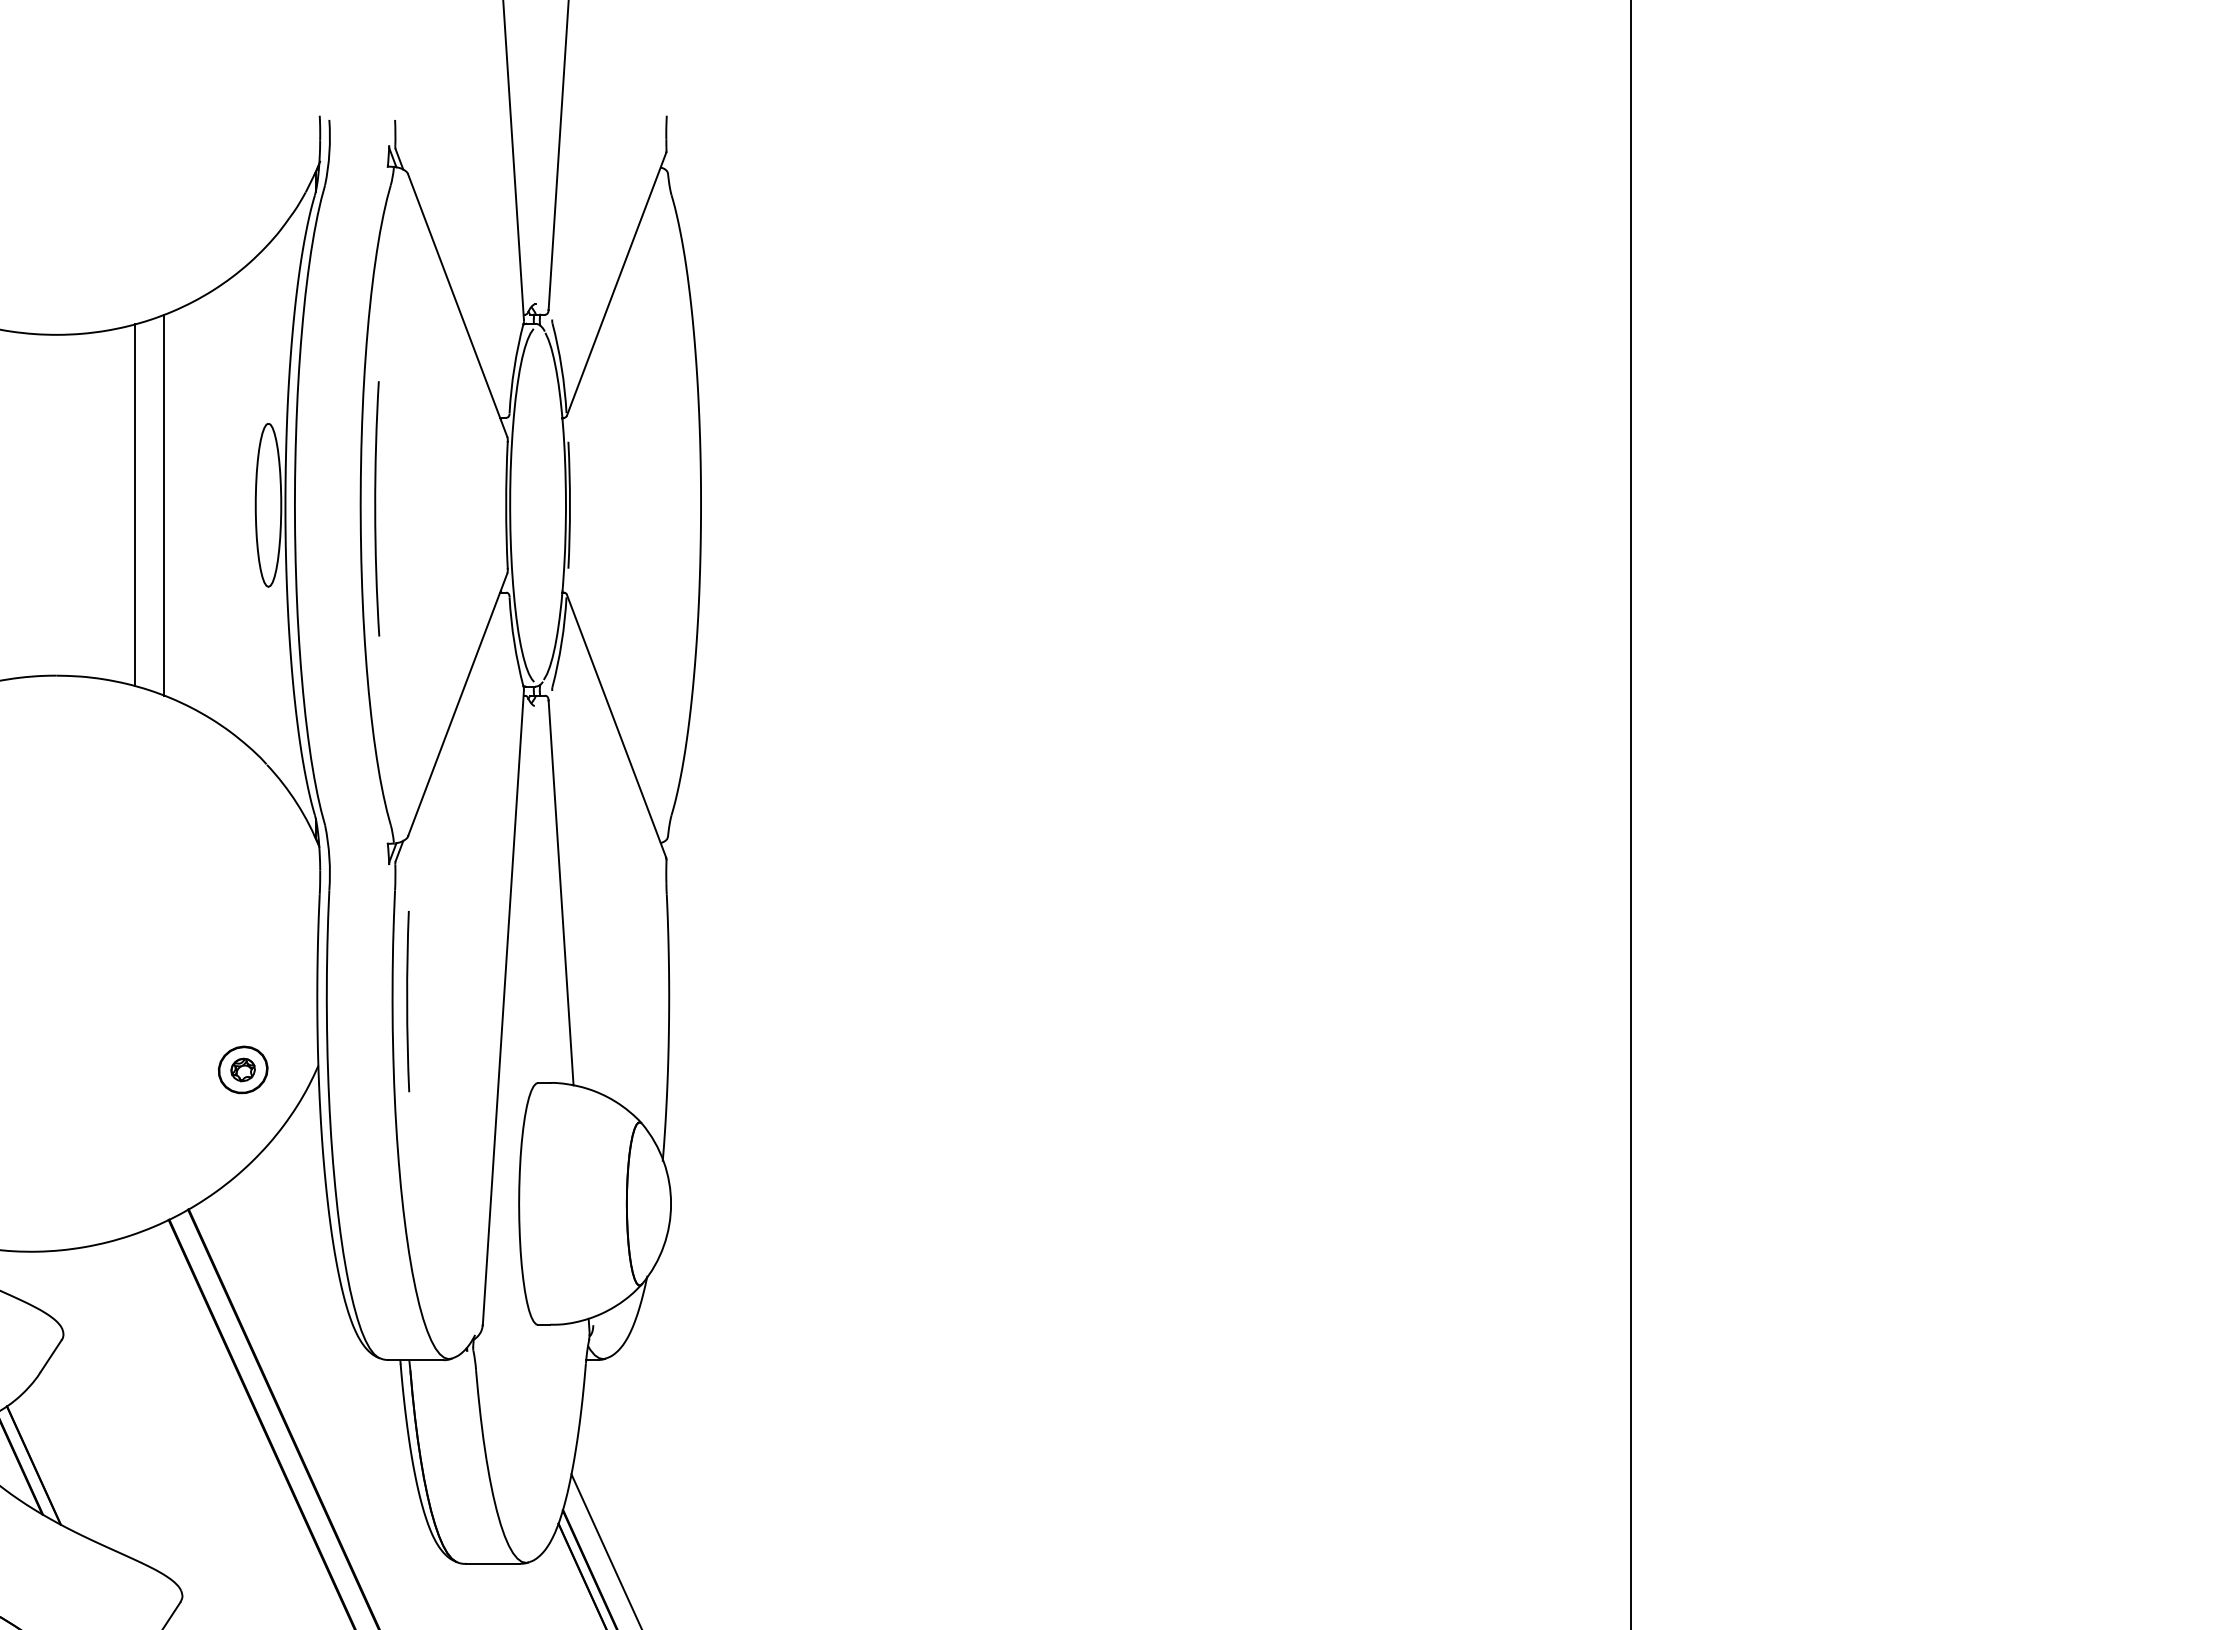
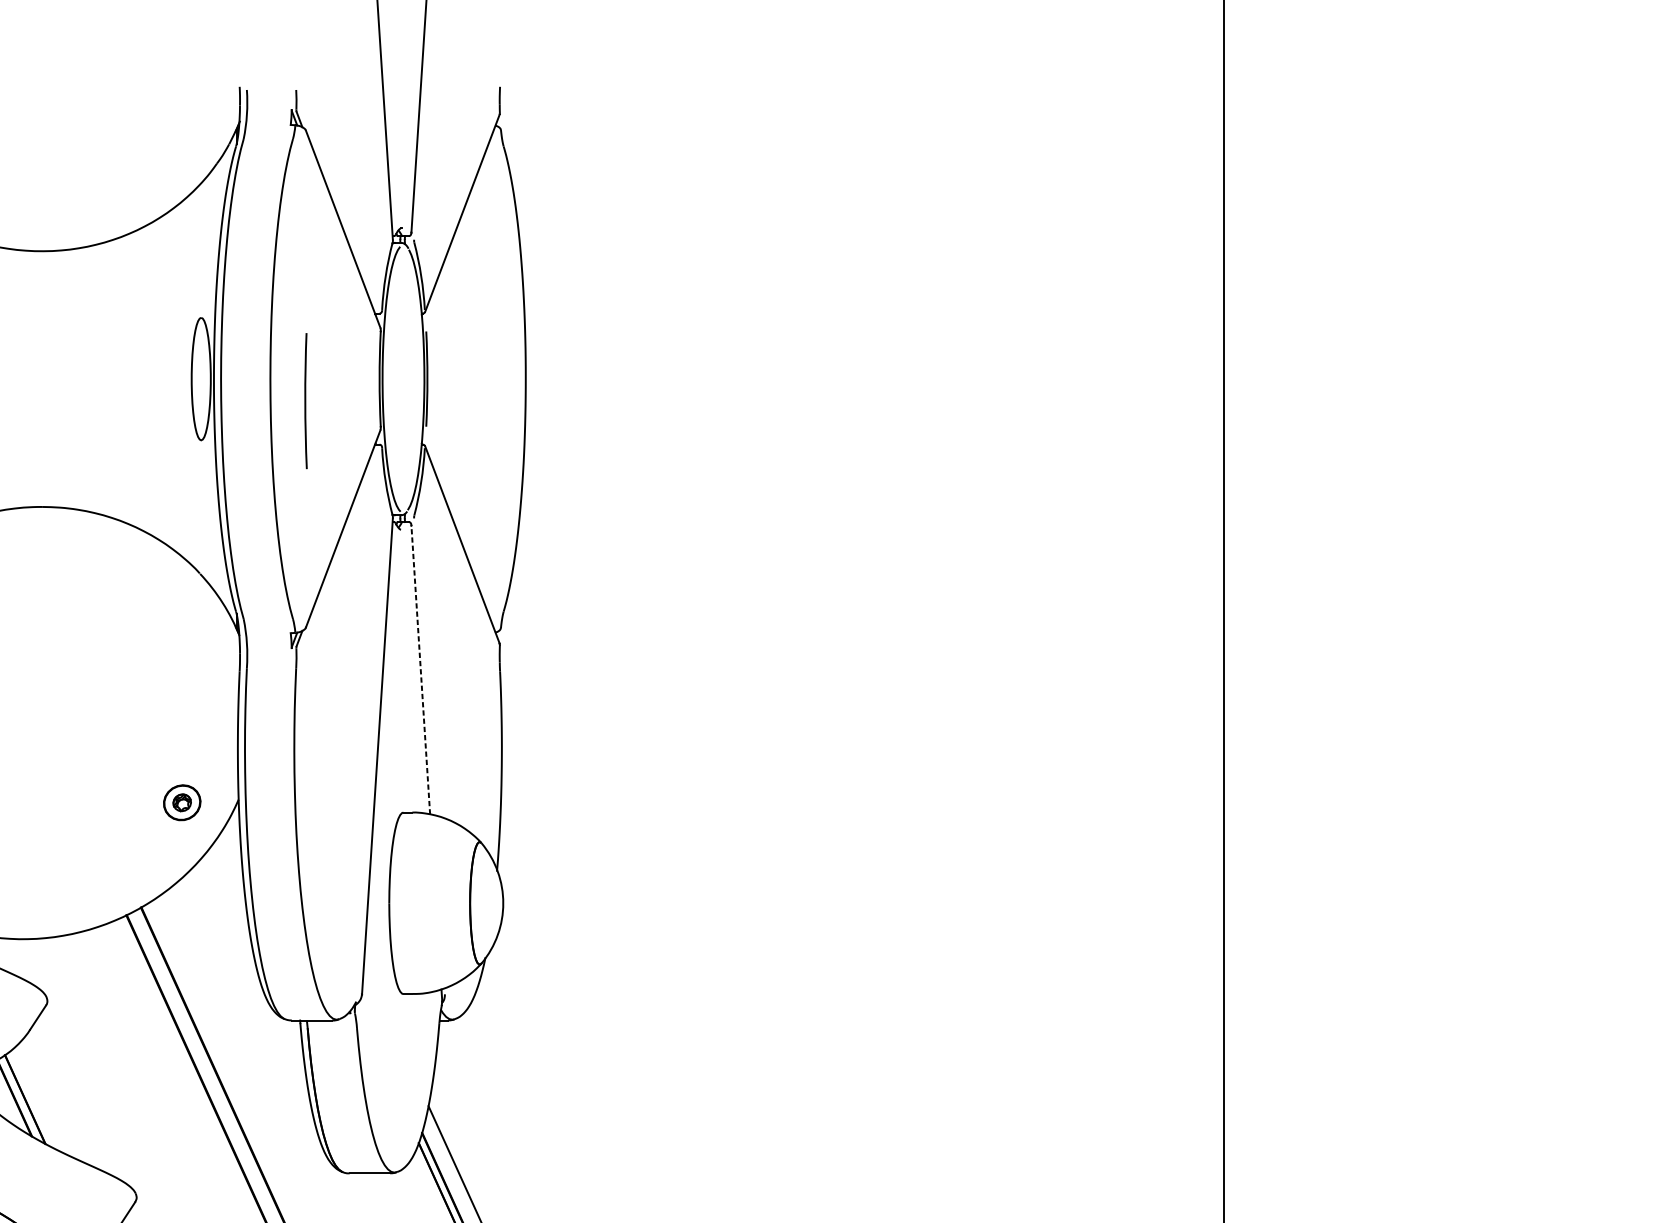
line: (164, 504) -> (123, 378), removed
line: (134, 505) -> (100, 379), removed
arc: (376, 508) -> (282, 381), removed
line: (561, 893) -> (421, 670), solid -> dashed
arc: (408, 1001) -> (306, 401), moved

